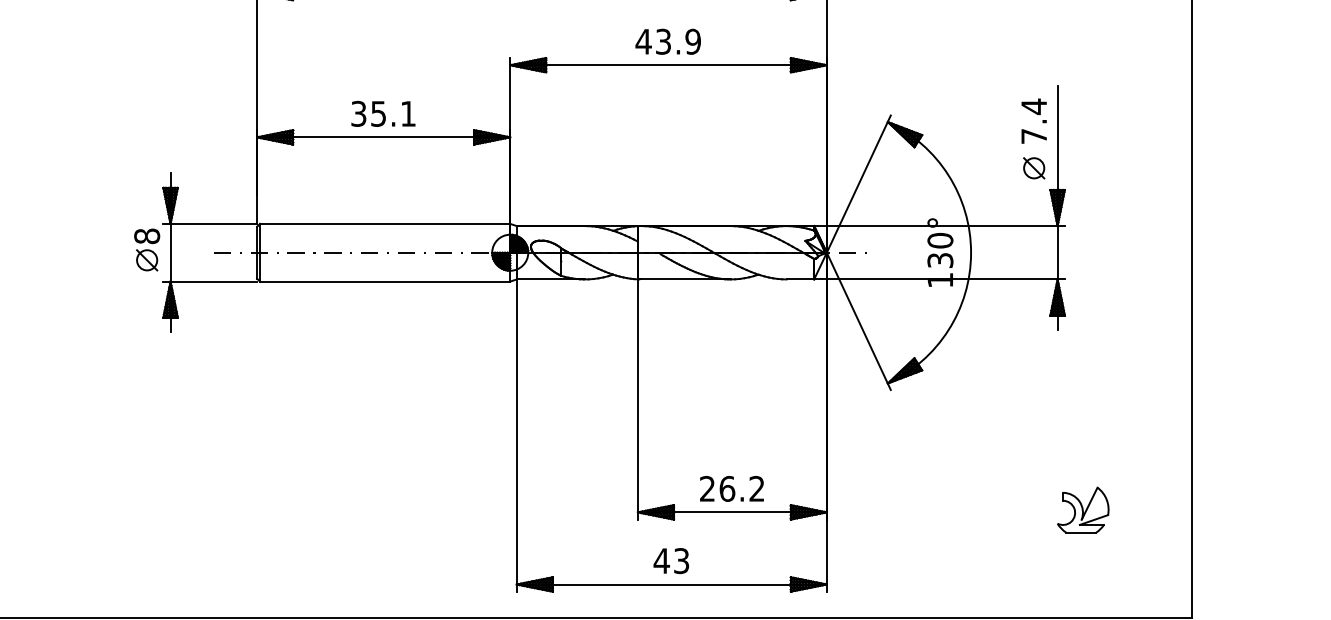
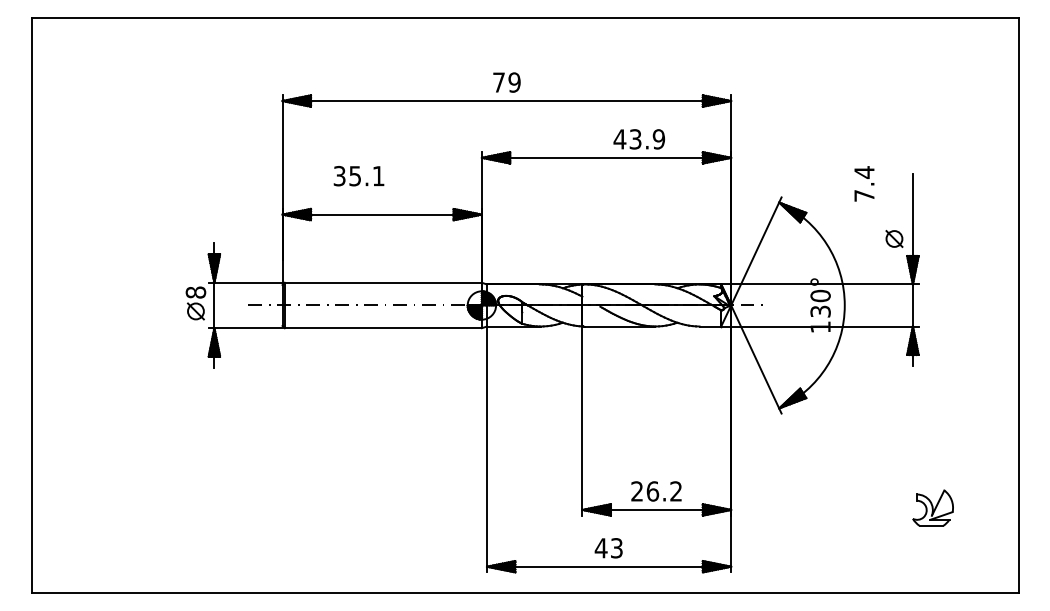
text: (668, 41) -> (639, 139), moved
text: (382, 114) -> (358, 176), moved
text: (1034, 120) -> (864, 183), moved

